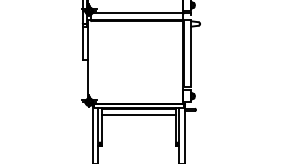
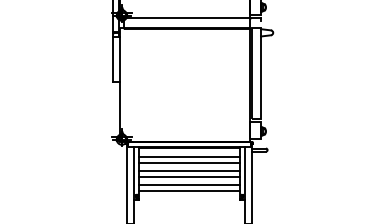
line: (138, 119) -> (189, 163), added
line: (138, 124) -> (189, 170), added
line: (138, 129) -> (189, 176), added
line: (138, 135) -> (189, 184), added
line: (138, 139) -> (189, 190), added

